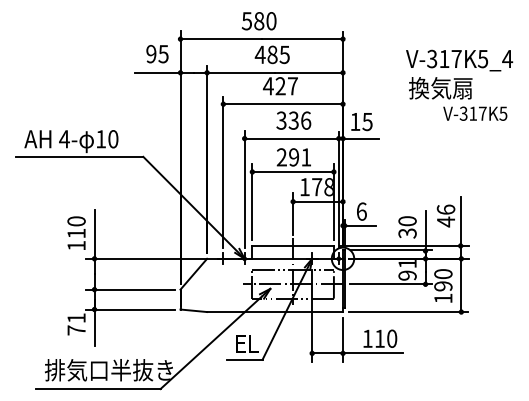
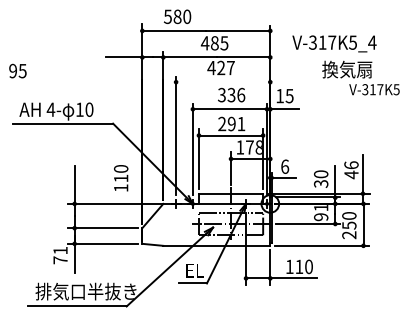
text: (258, 21) -> (177, 17), moved
text: (157, 54) -> (17, 71), moved
text: (459, 60) -> (334, 43), moved
line: (282, 104) -> (222, 82), removed
text: (76, 232) -> (121, 177), moved
text: (443, 292) -> (349, 230), 190 -> 250

